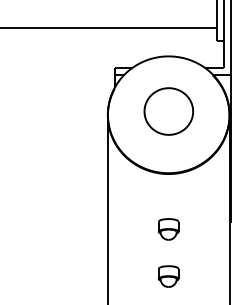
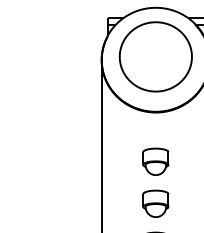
part: (168, 111) -> (155, 56), size x1.67
part: (168, 229) -> (155, 161), size x1.43
part: (168, 276) -> (155, 203), size x1.43

